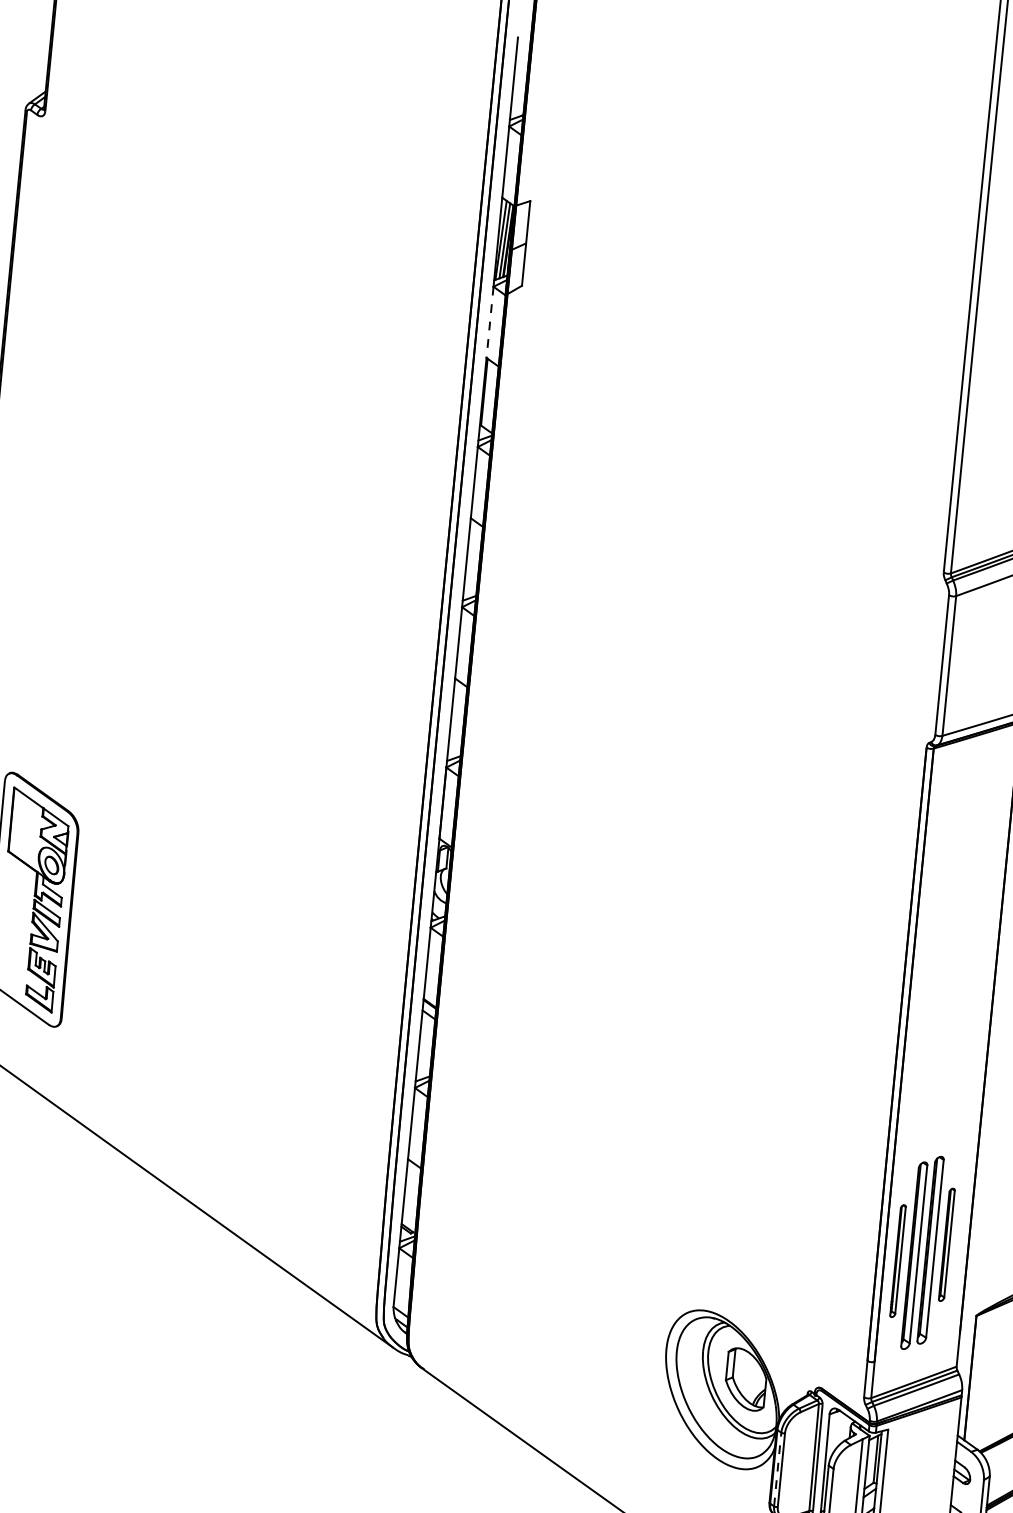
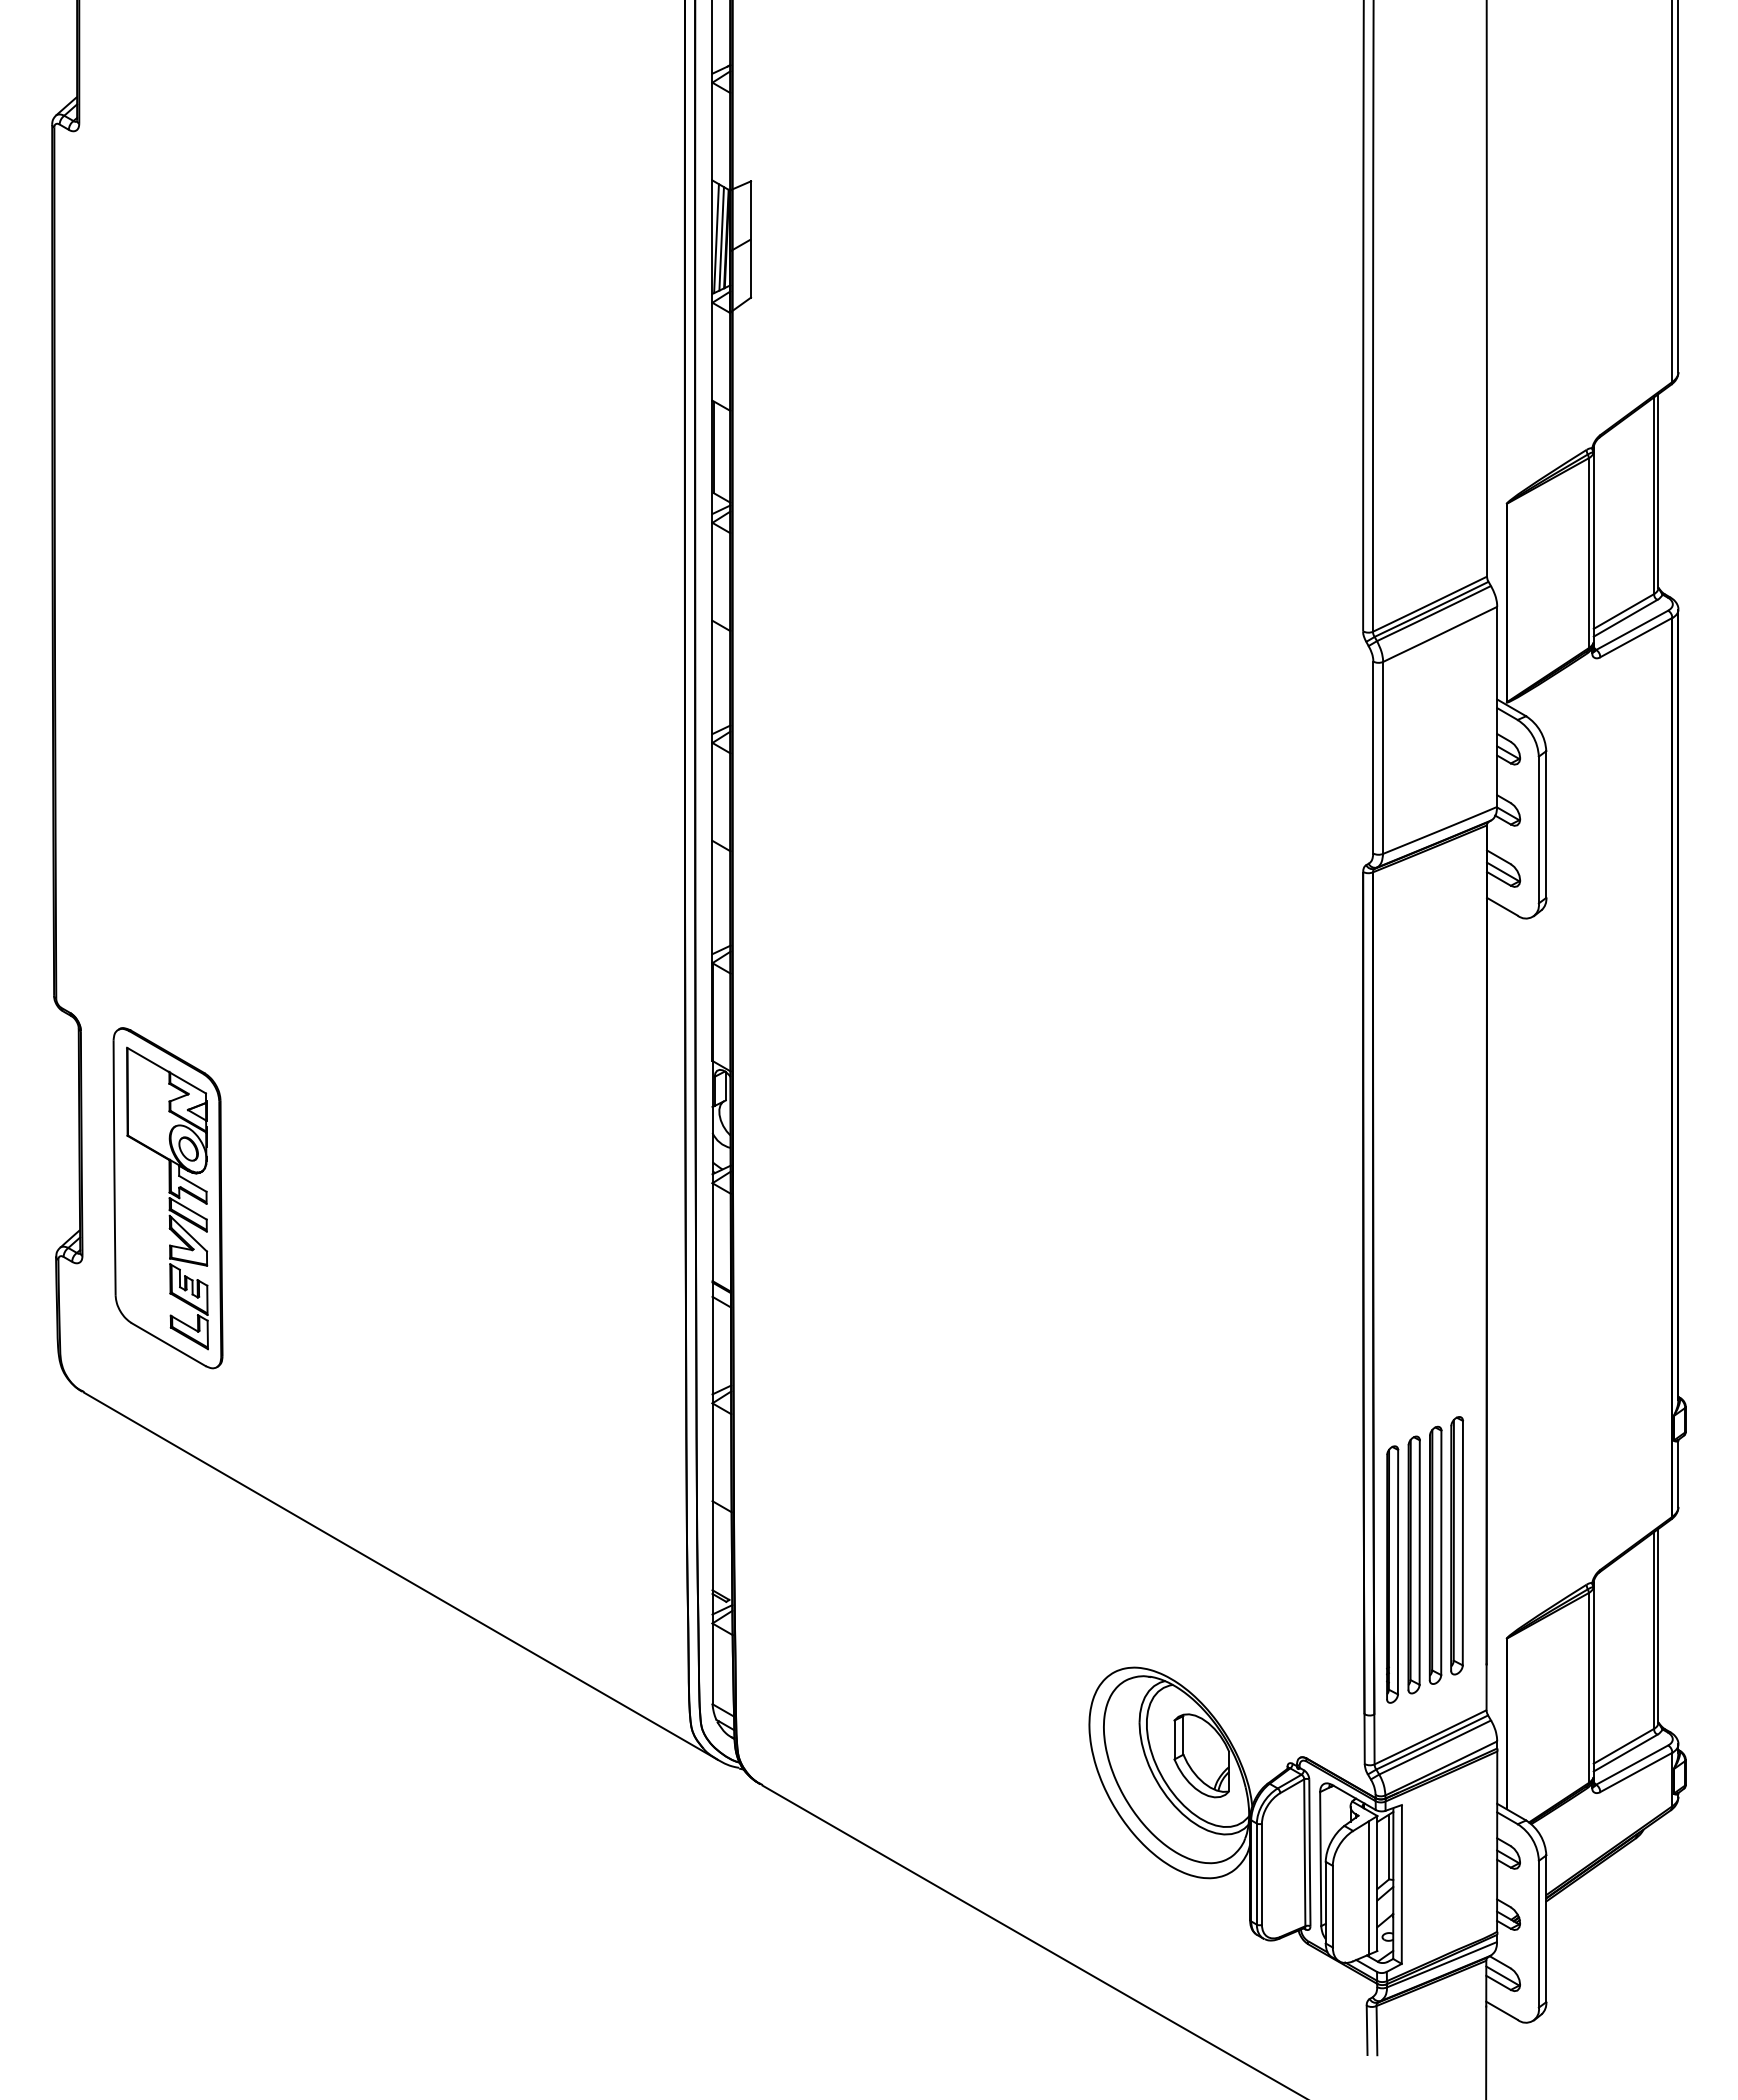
line: (490, 322) -> (712, 351), dashed -> solid
part: (946, 1244) -> (1456, 1545), size x1.67
part: (897, 1261) -> (1392, 1574), size x1.67
line: (777, 1469) -> (1256, 1874), dashed -> solid

